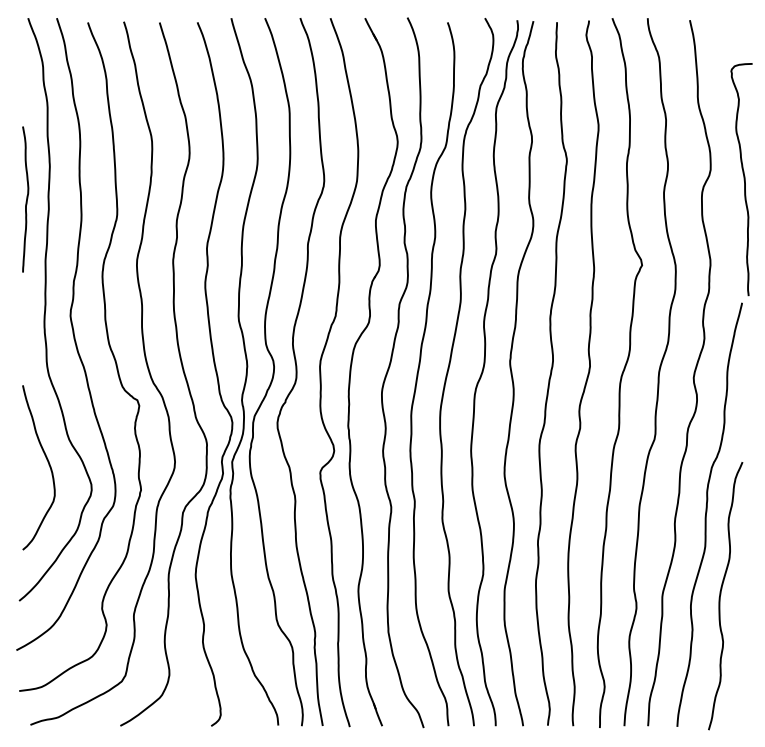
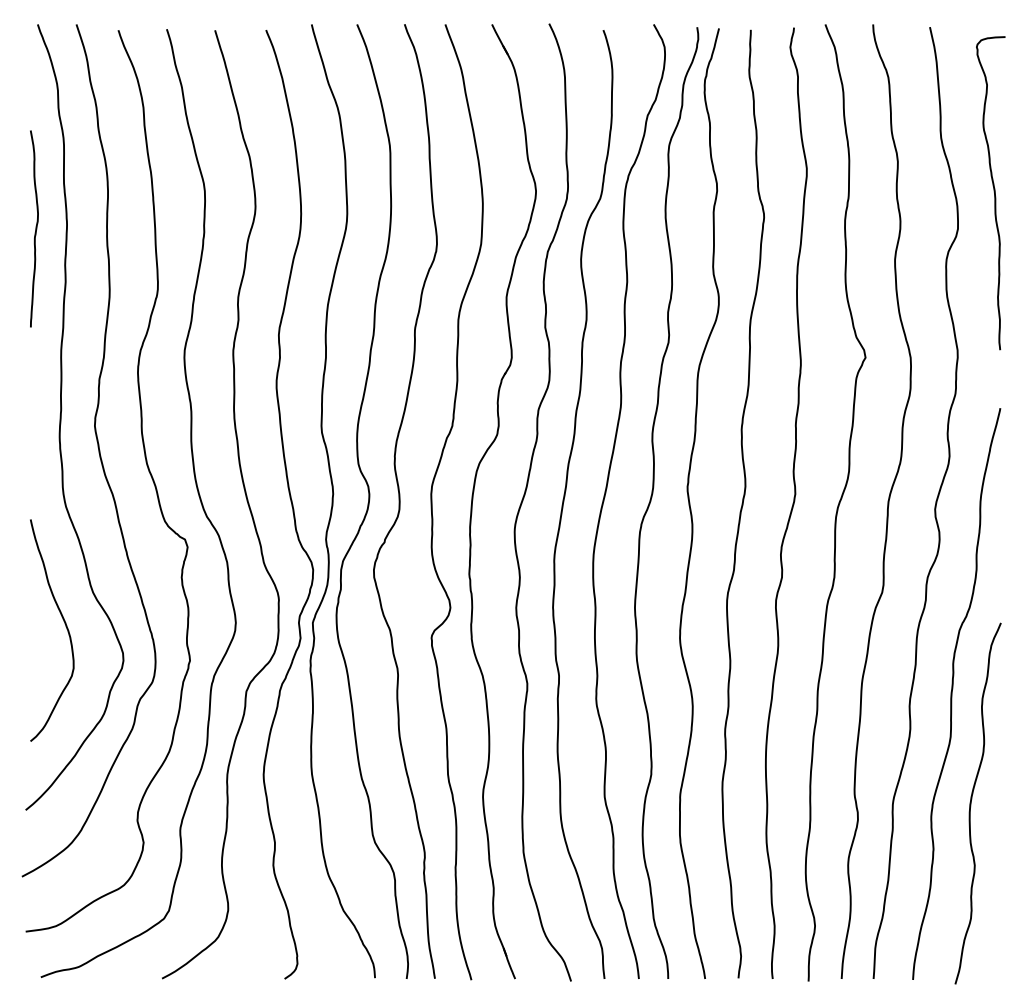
curve: (743, 178) -> (993, 191), moved
curve: (26, 199) -> (35, 228), moved

